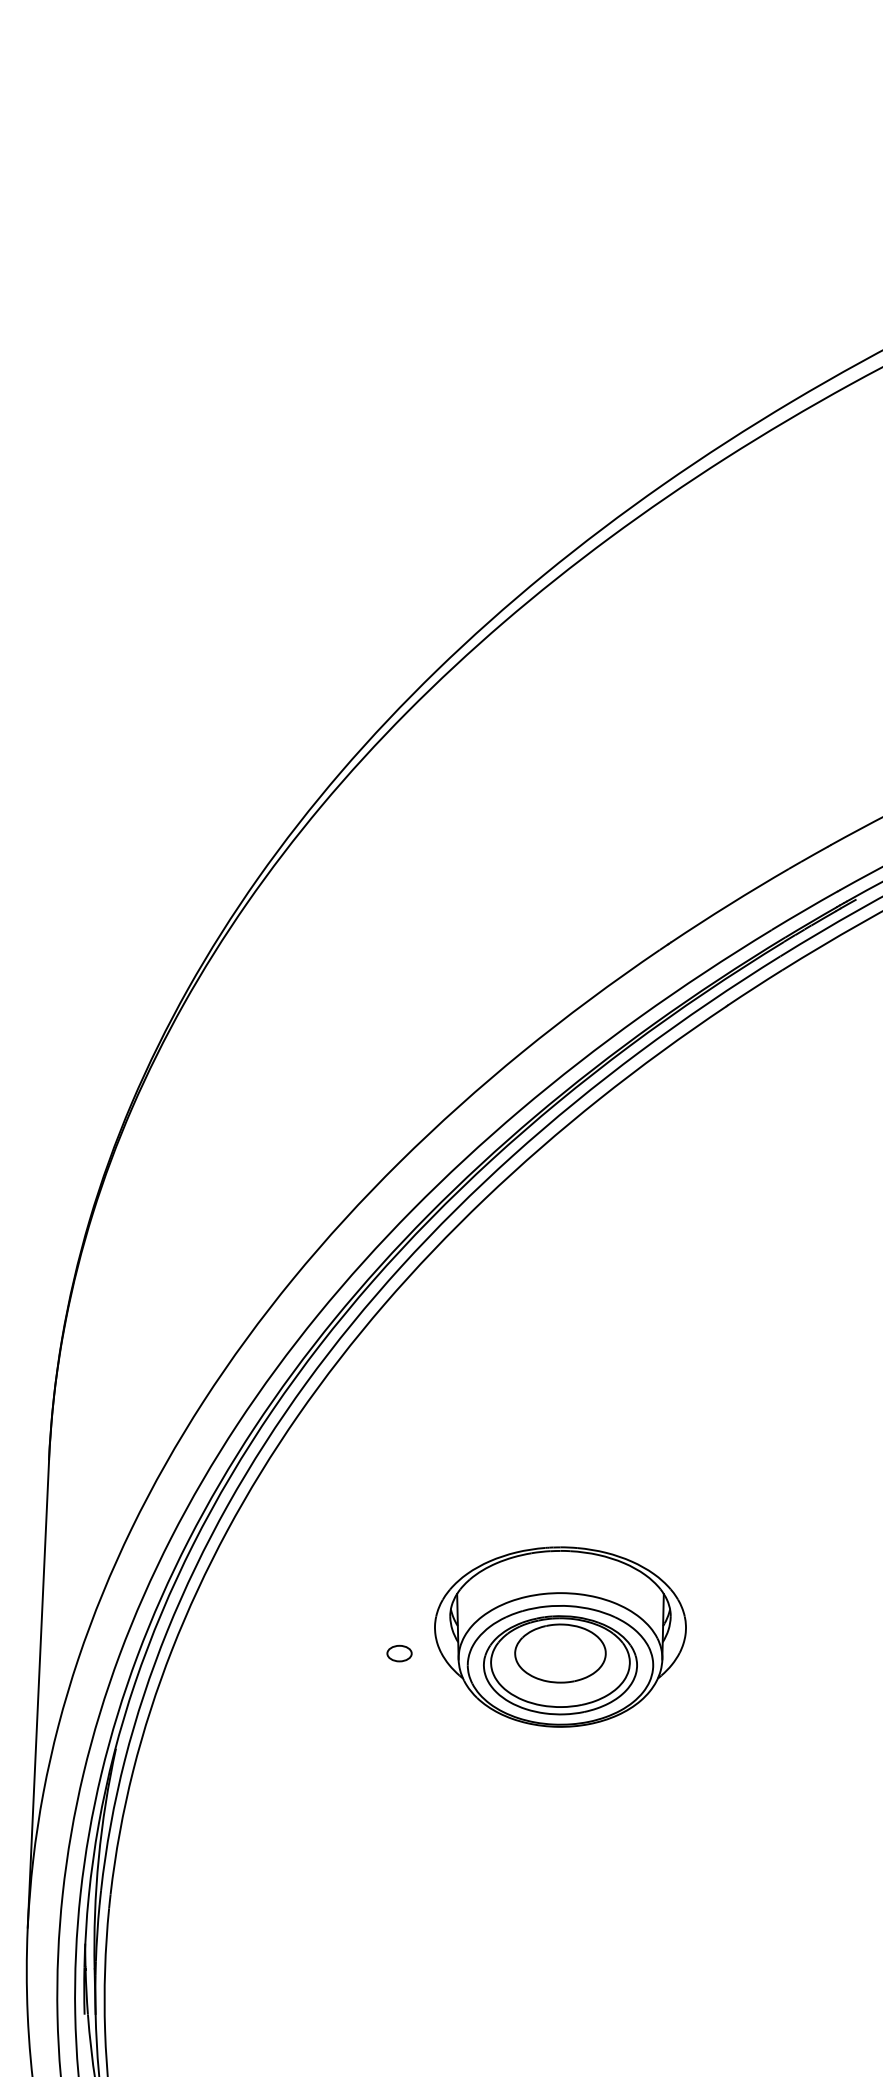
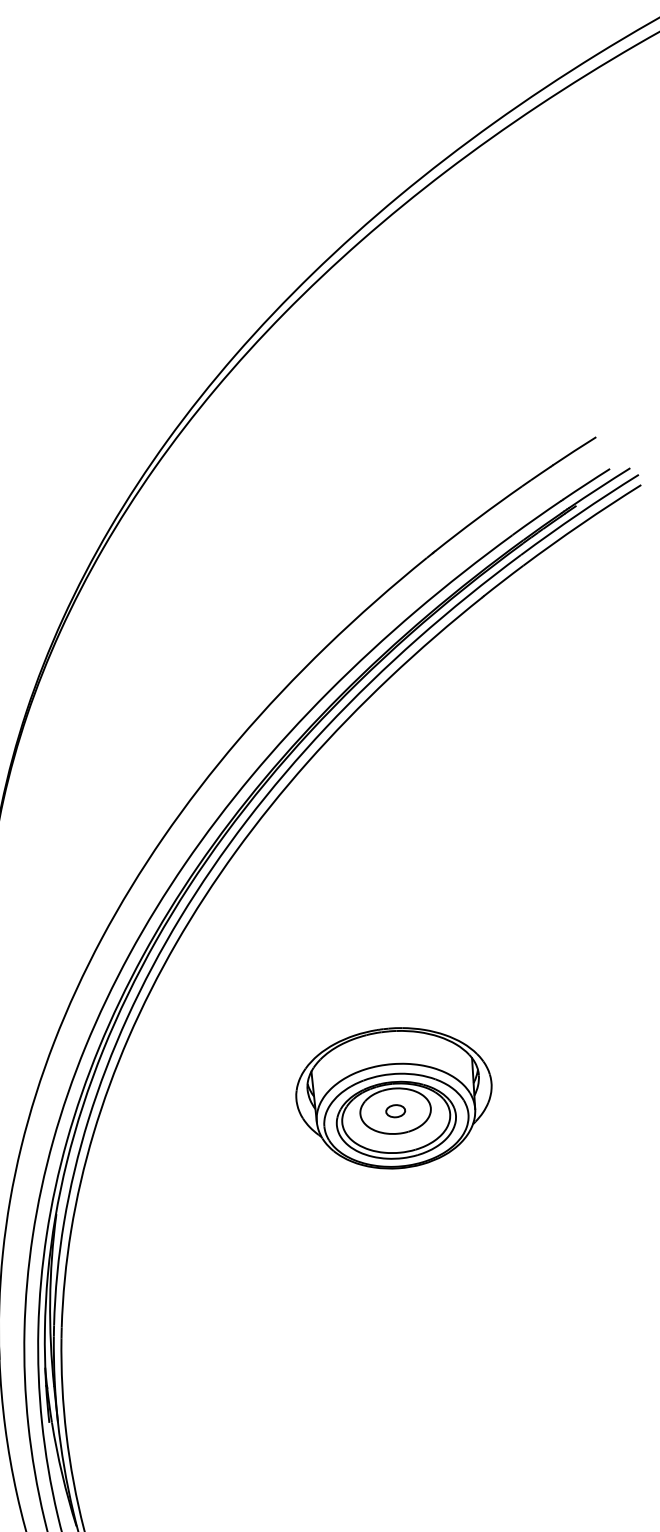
part: (399, 1653) -> (395, 1111), moved

